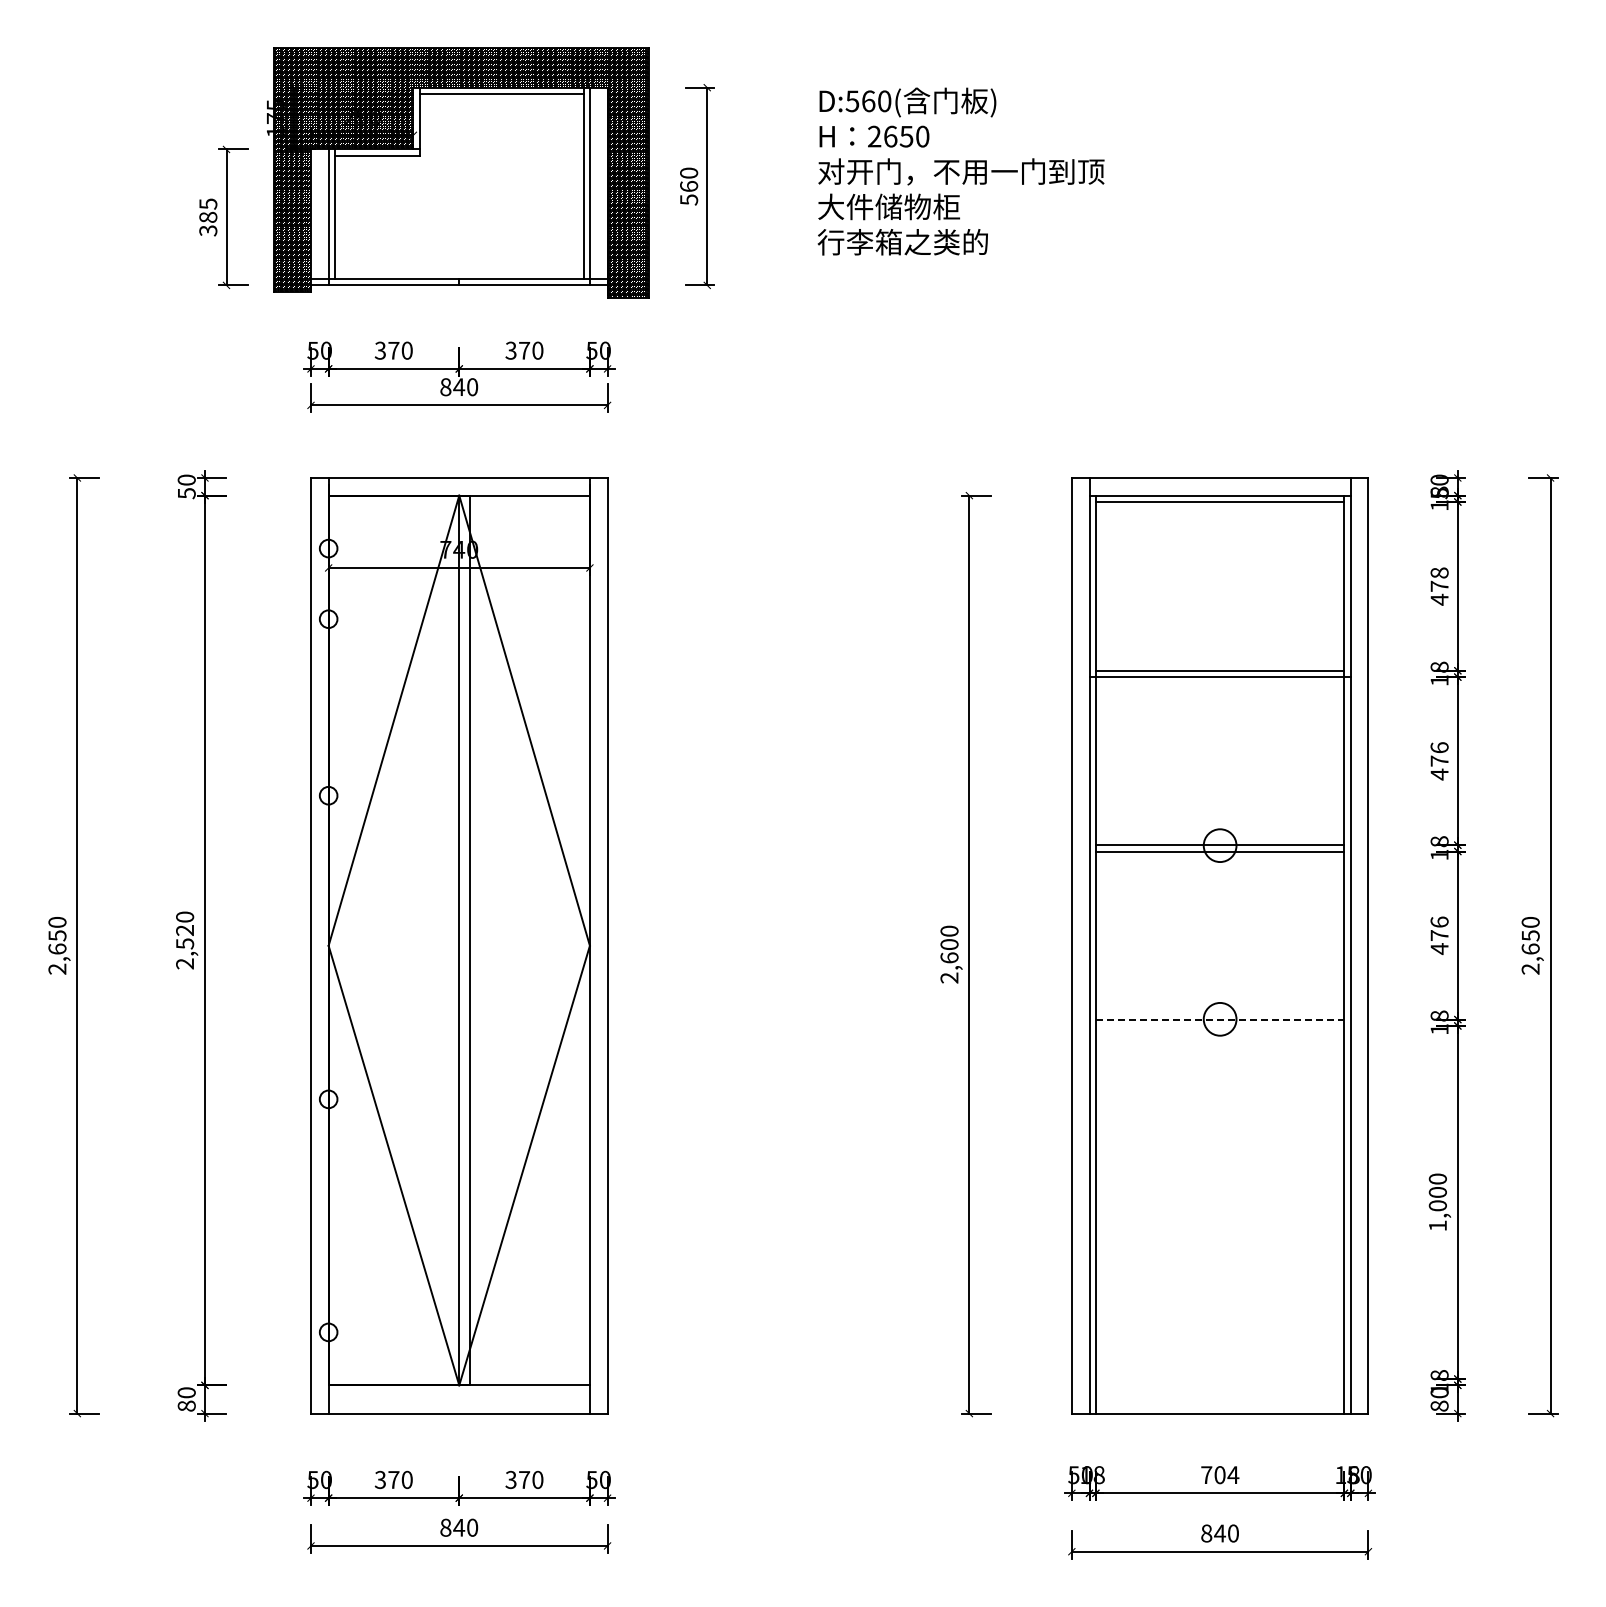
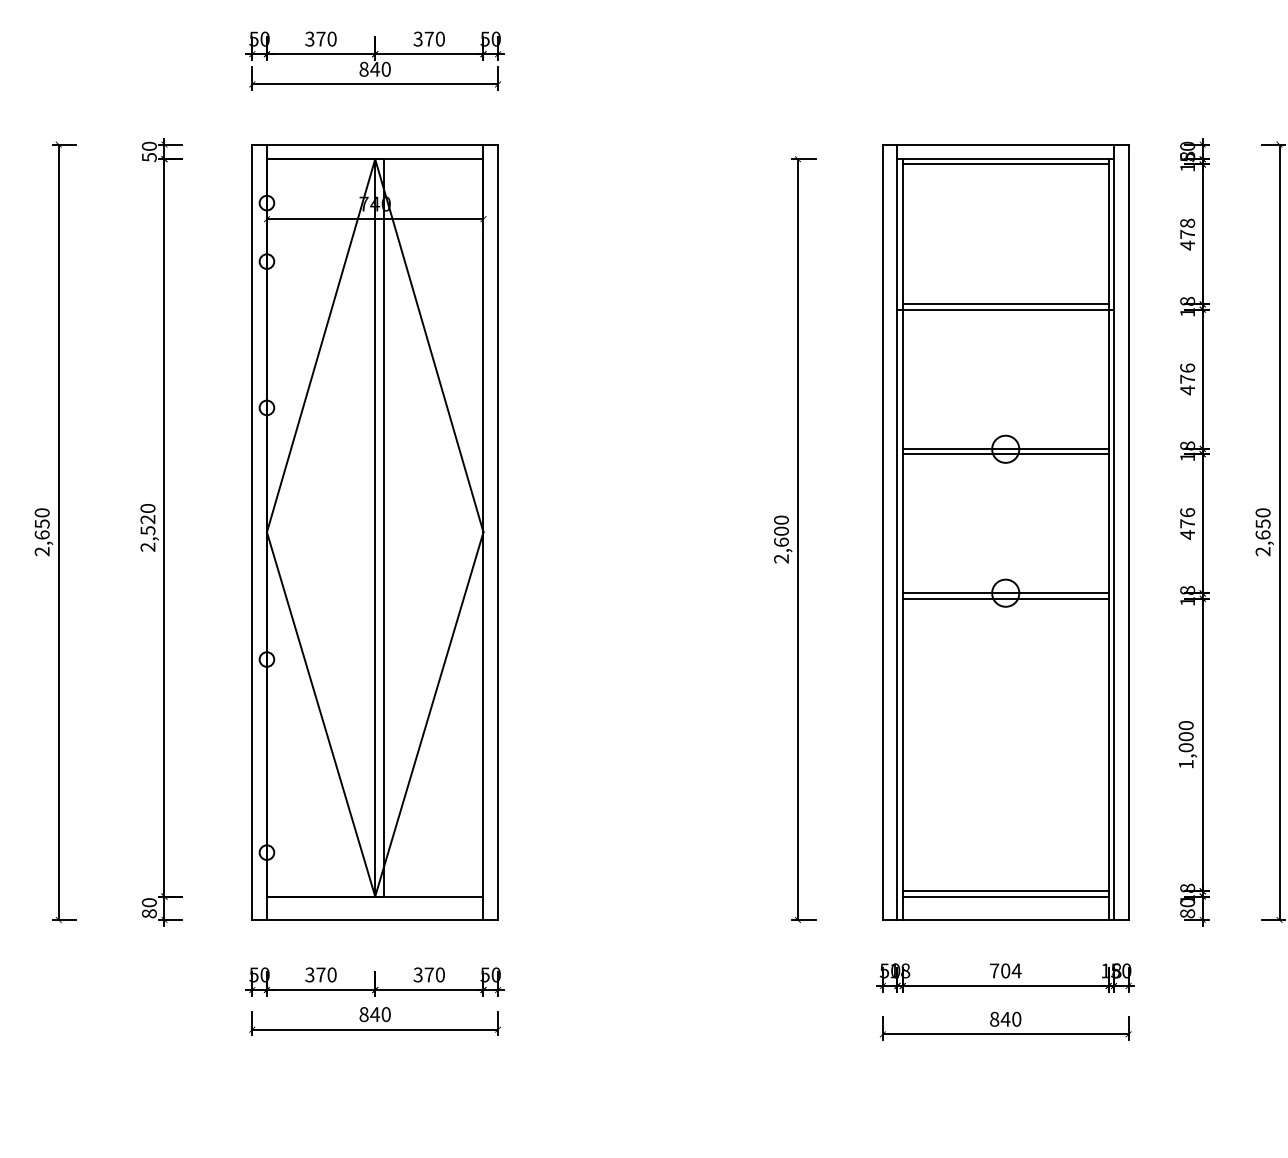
line: (1220, 1019) -> (1006, 593), dashed -> solid
line: (1219, 1025) -> (1005, 598), added
line: (1219, 1379) -> (1005, 891), added
line: (1219, 1385) -> (1005, 896), added

